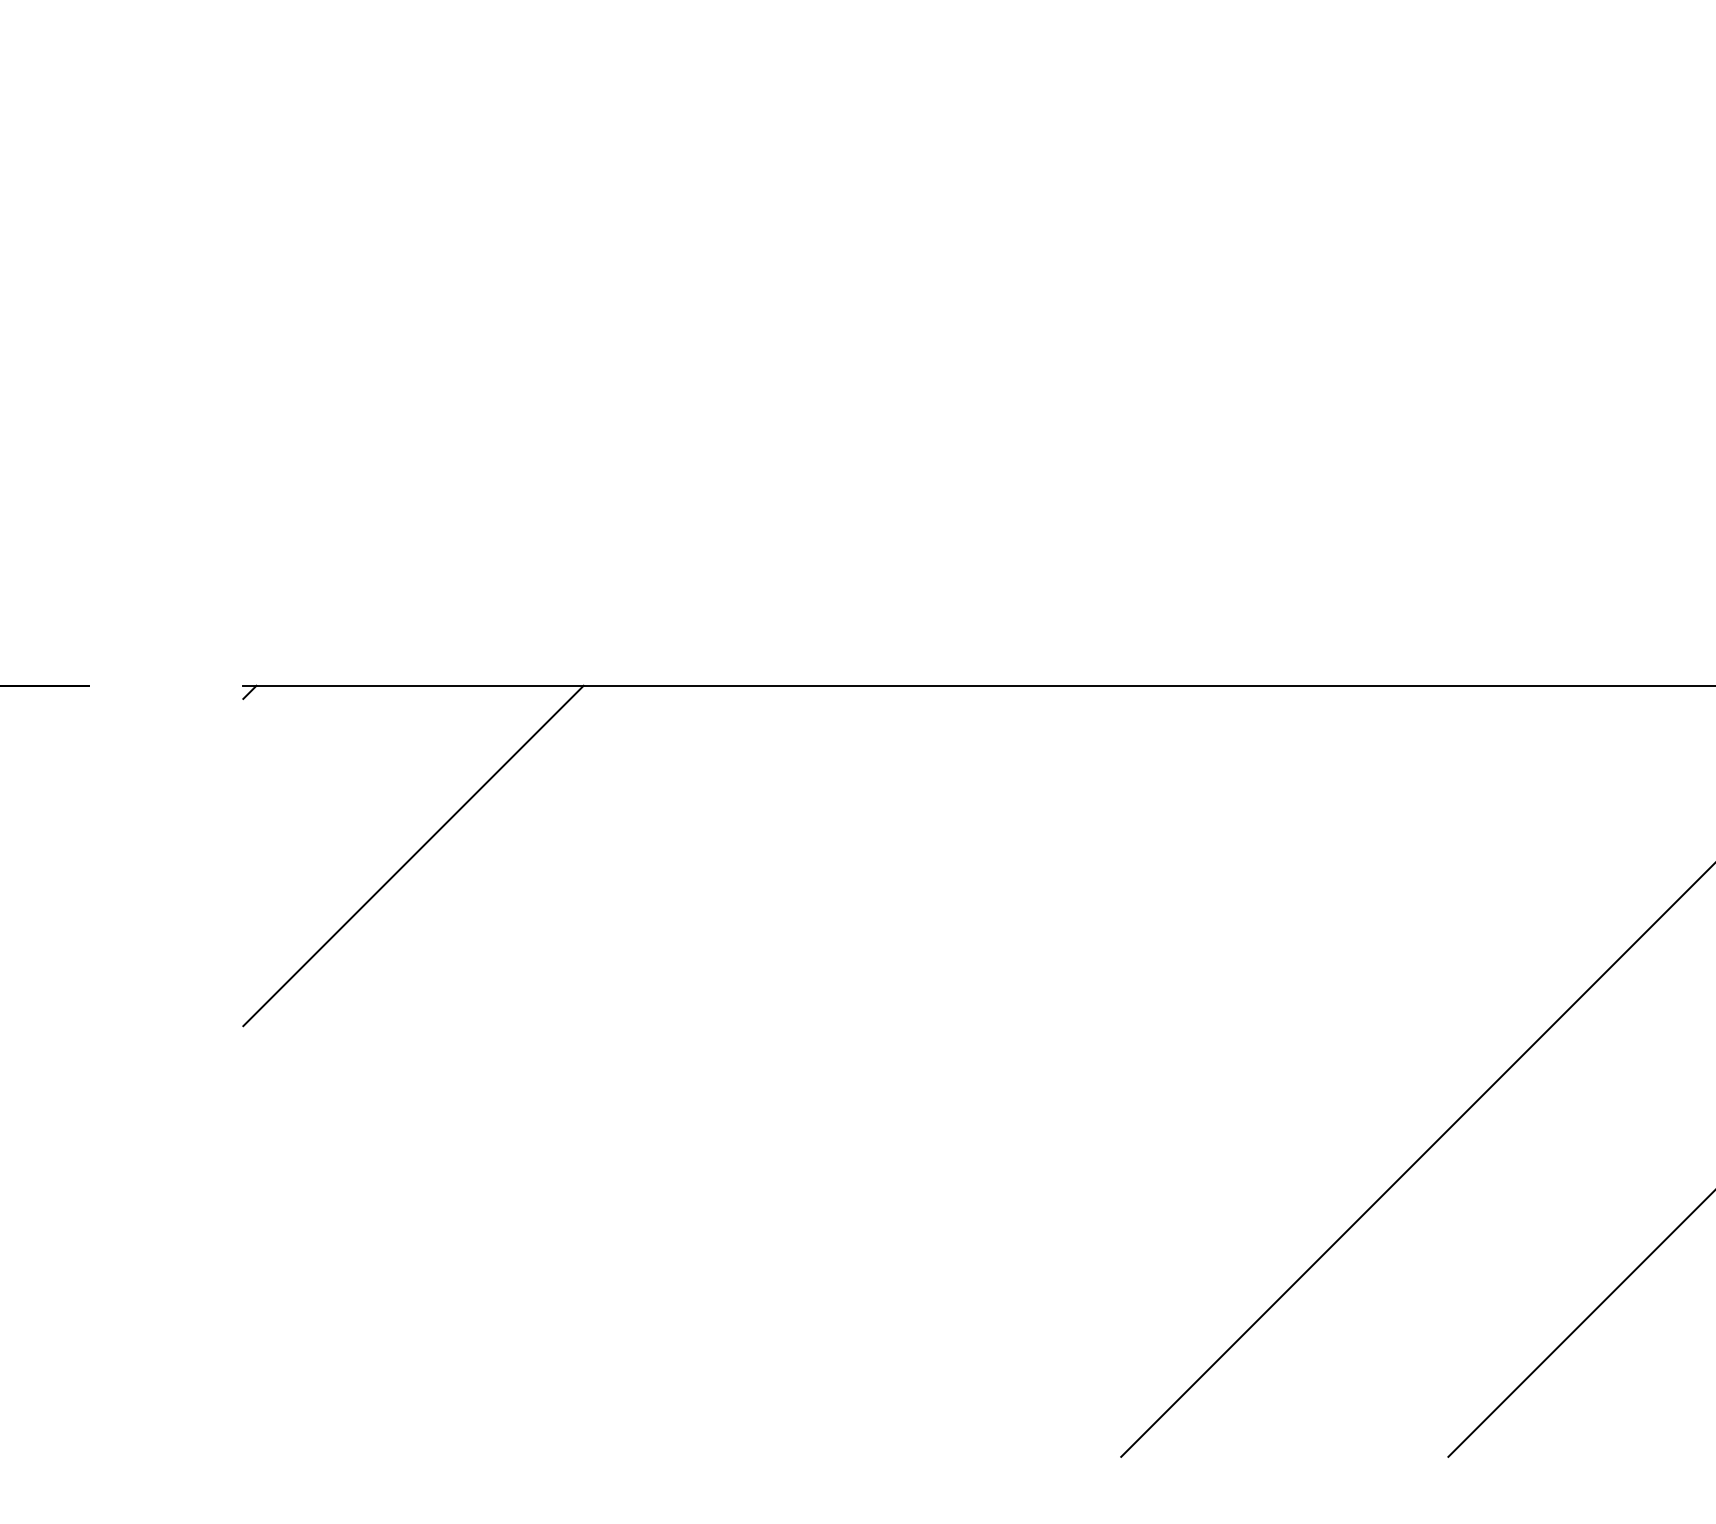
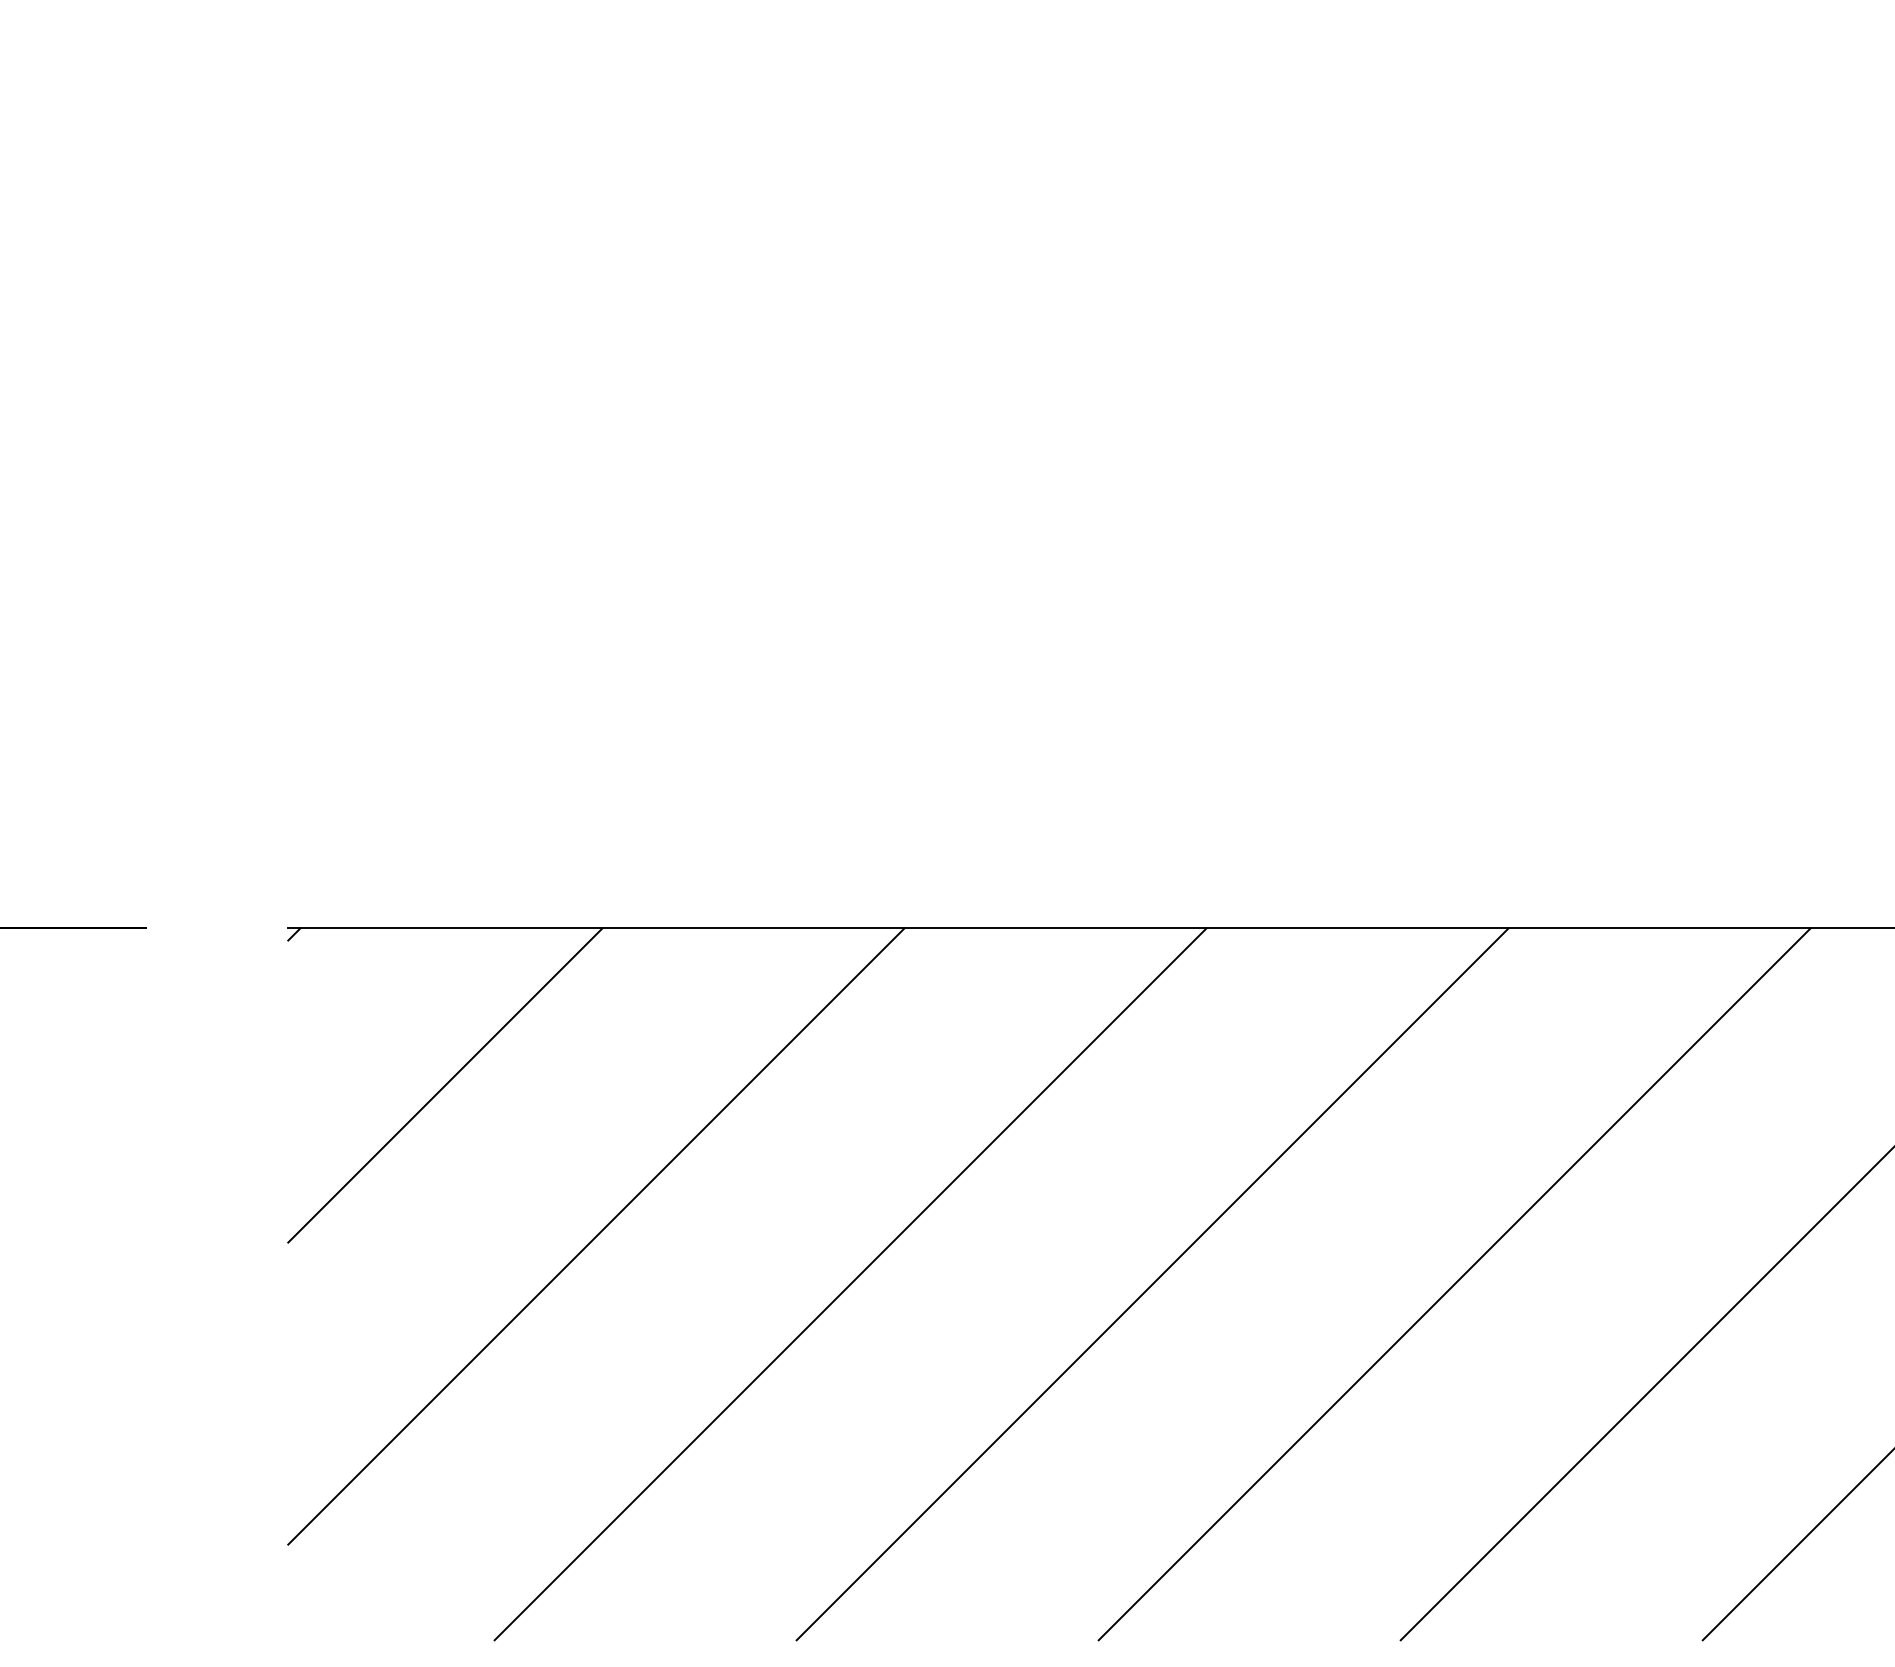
line: (577, 1019) -> (596, 1236), added
line: (852, 1071) -> (850, 1284), added
line: (1179, 1071) -> (1152, 1284), added

